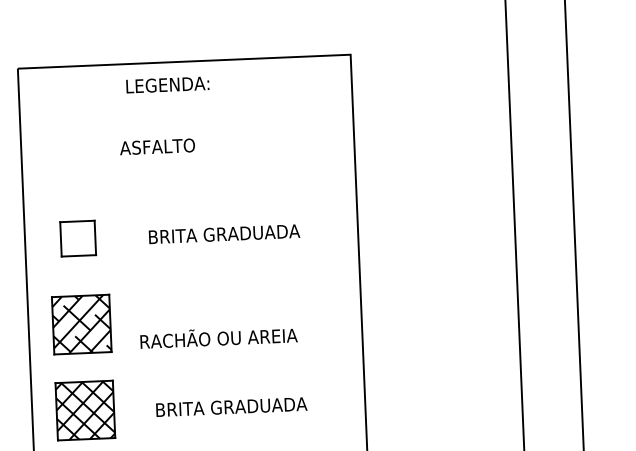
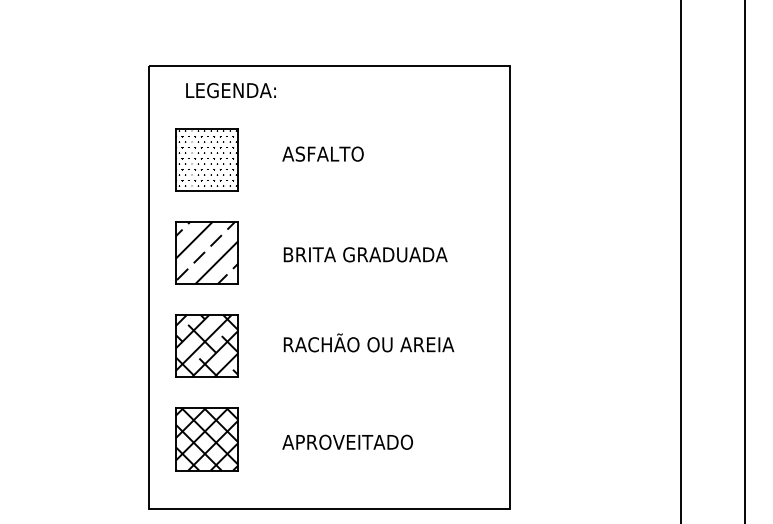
text: (167, 84) -> (230, 90), moved
text: (156, 146) -> (322, 153), moved
part: (74, 152) -> (206, 159), added
part: (77, 238) -> (206, 252), size x1.67
text: (218, 336) -> (368, 342), moved
text: (230, 406) -> (364, 441), BRITA GRADUADA -> APROVEITADO

